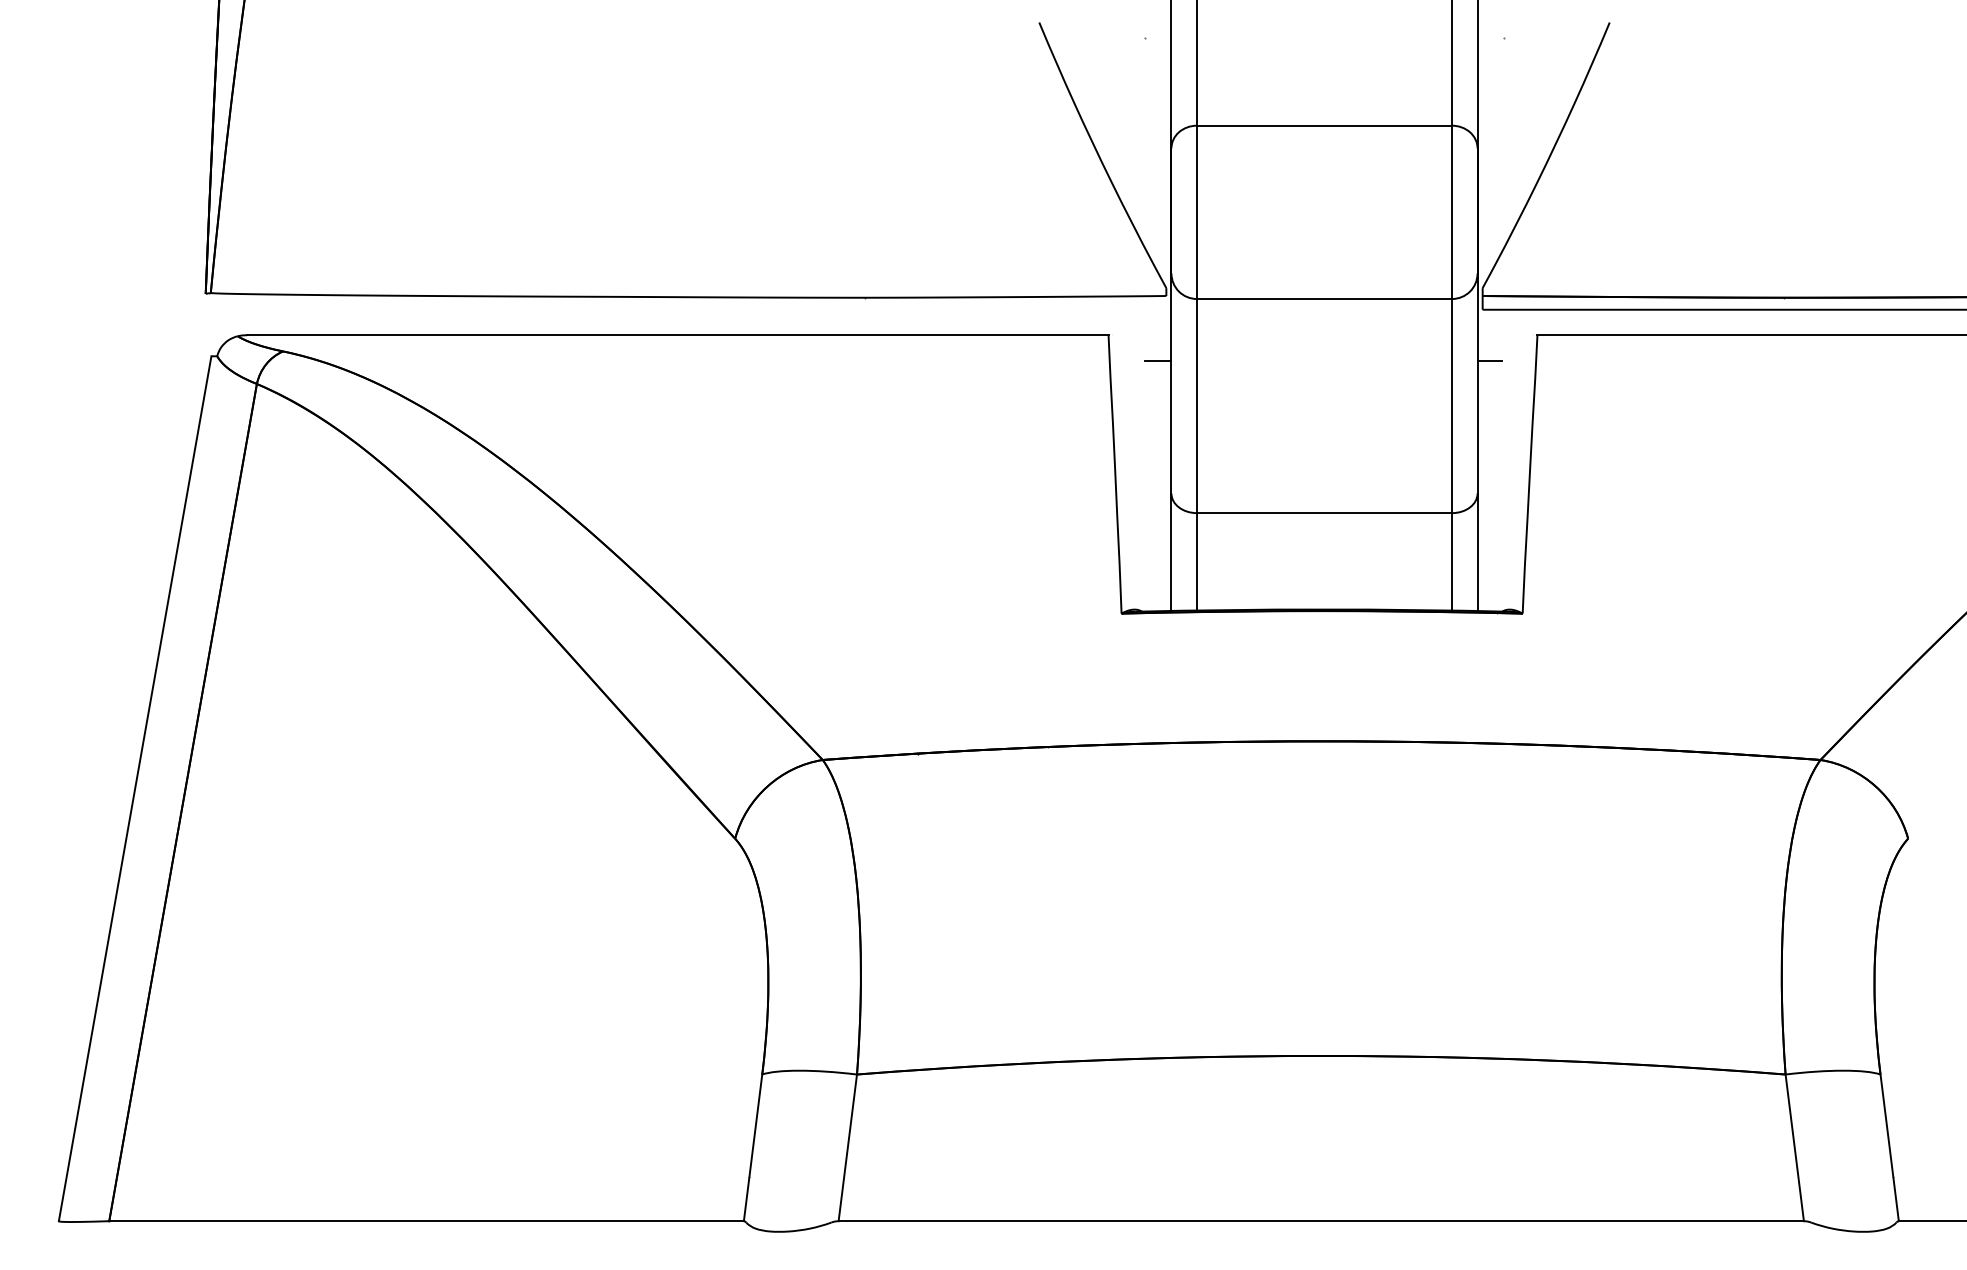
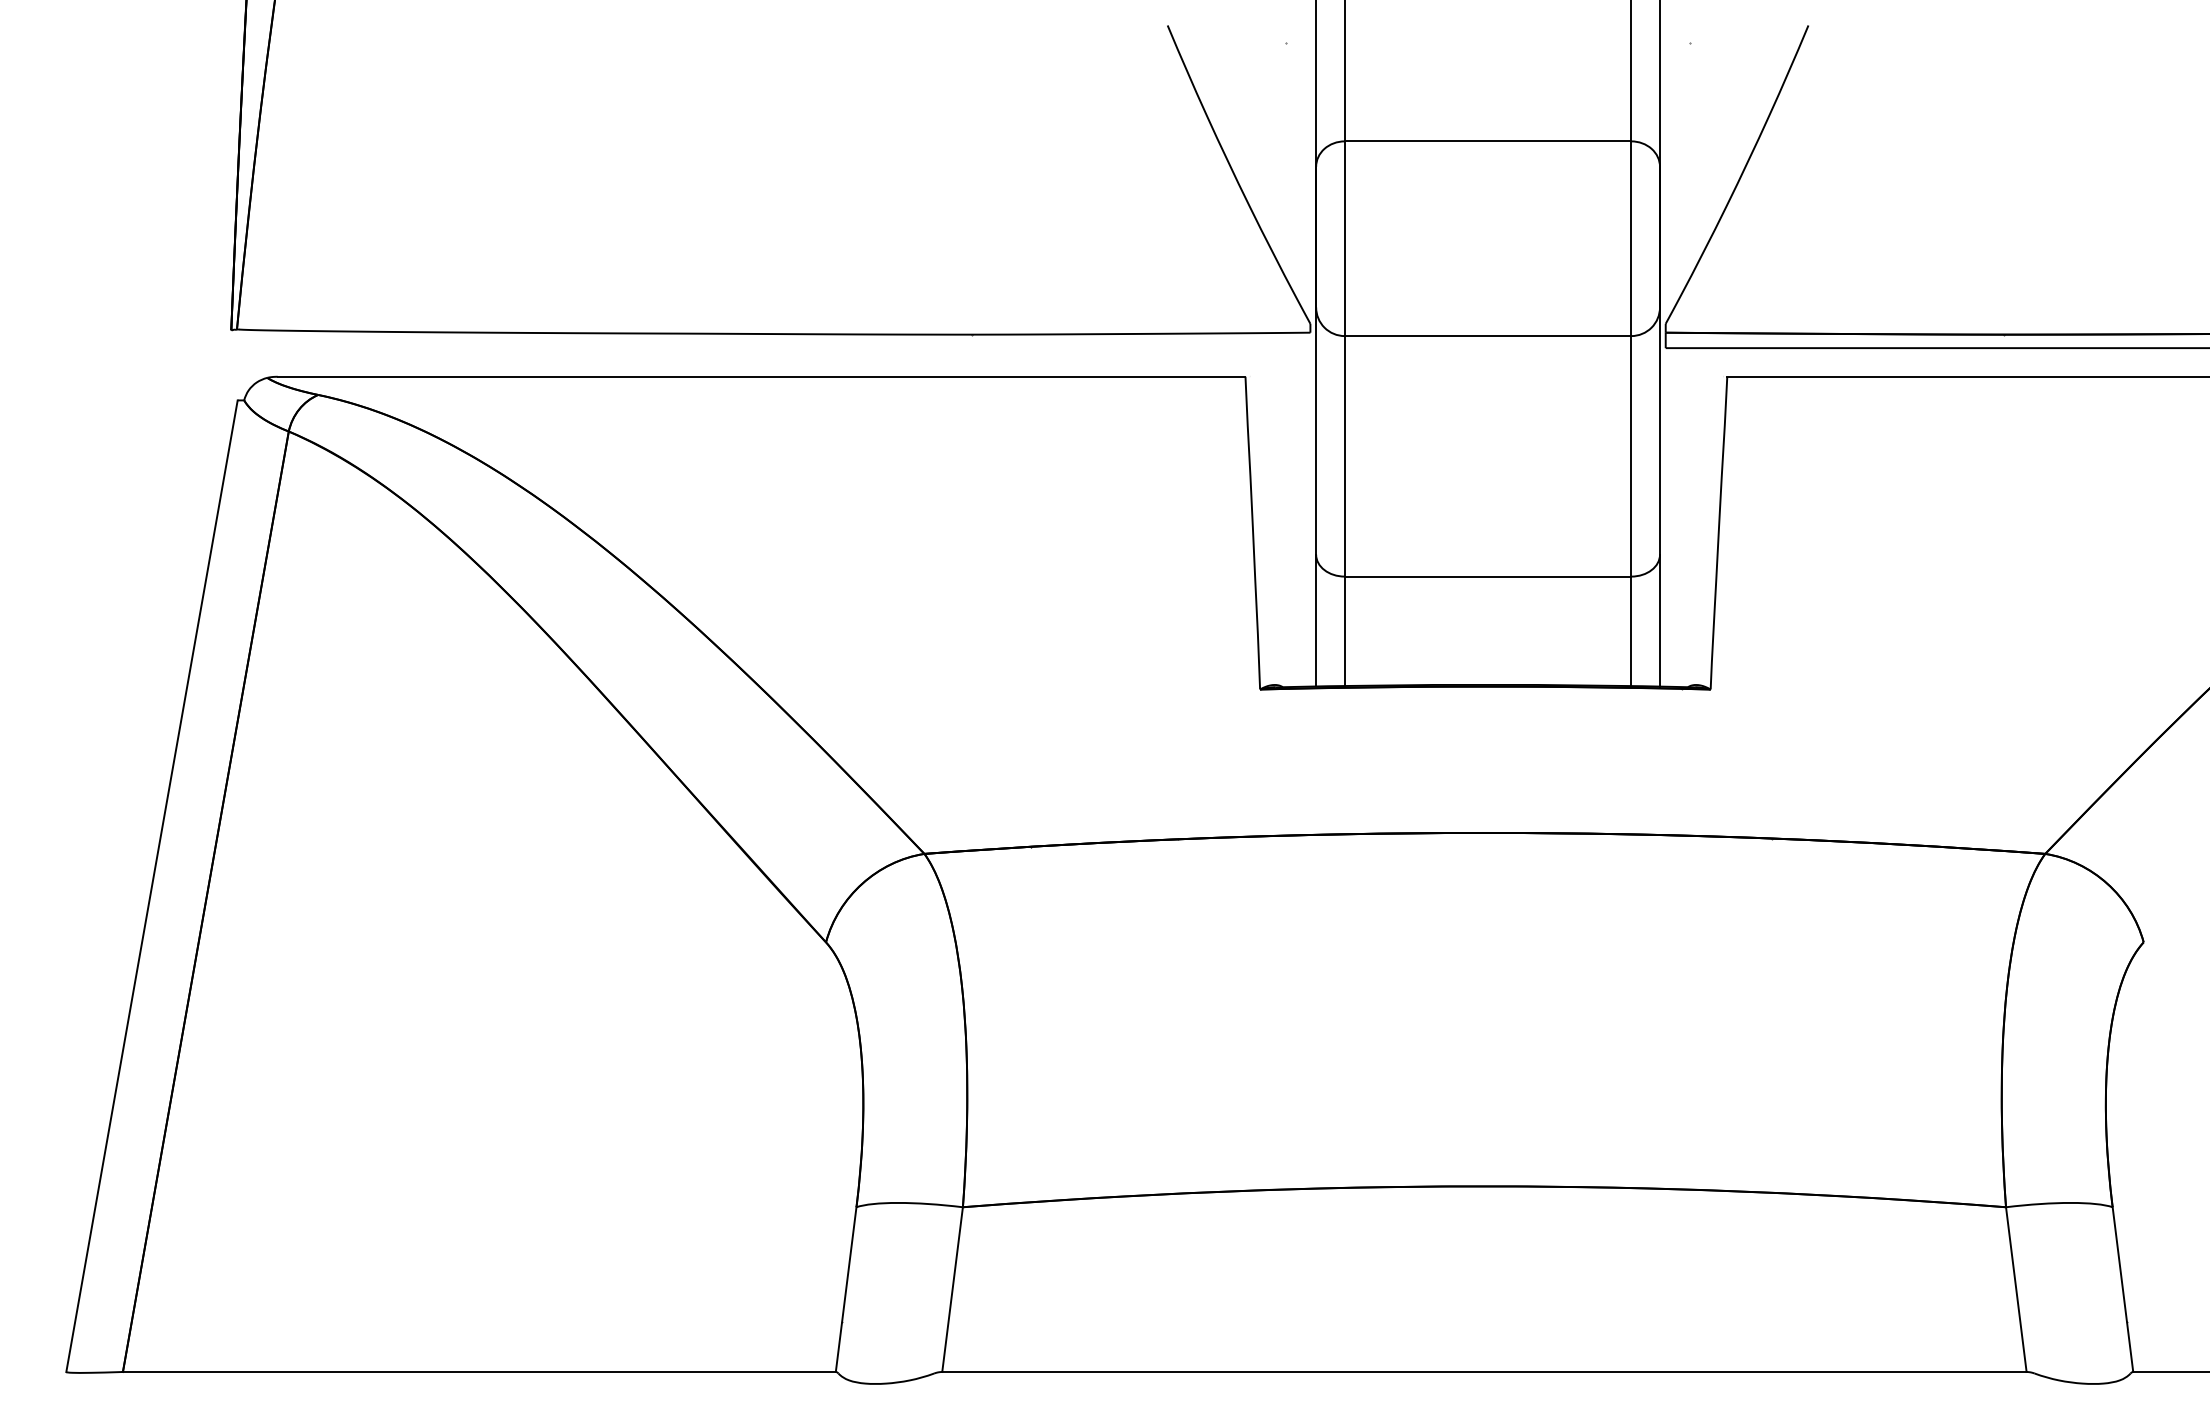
line: (1158, 360) -> (1301, 405), removed
line: (1489, 360) -> (1673, 405), removed

